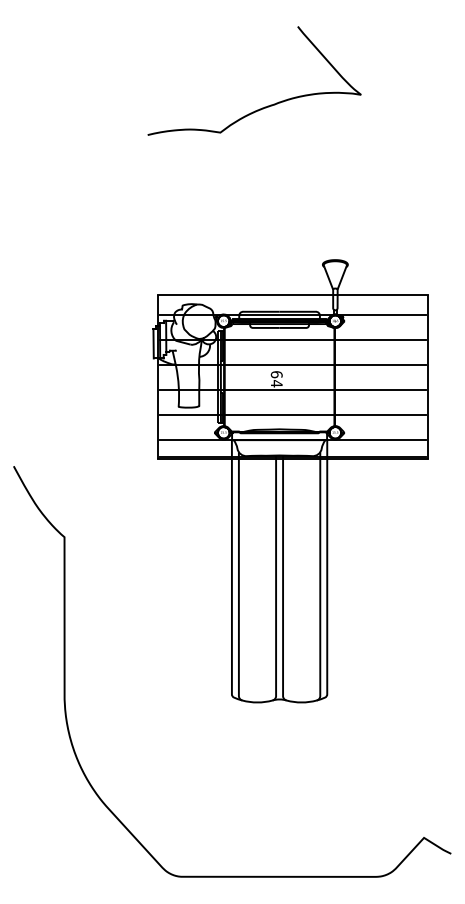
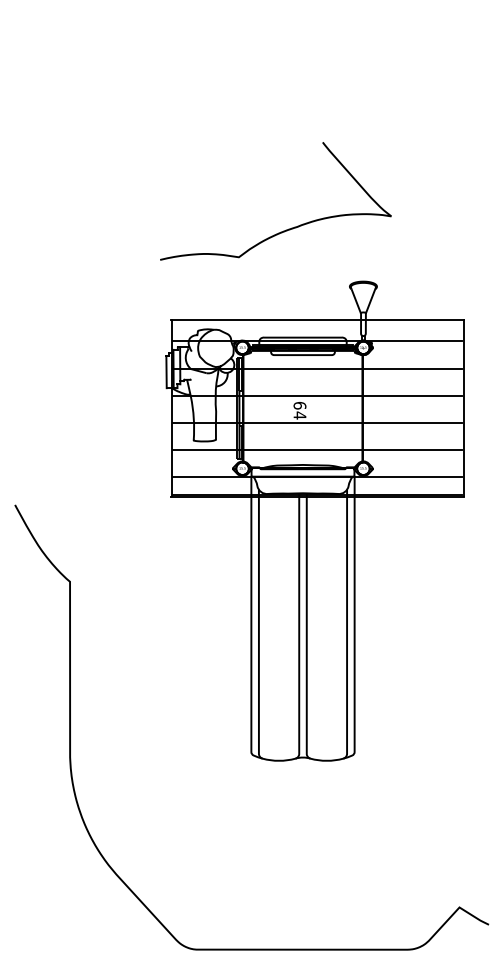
curve: (264, 106) -> (286, 228), moved

